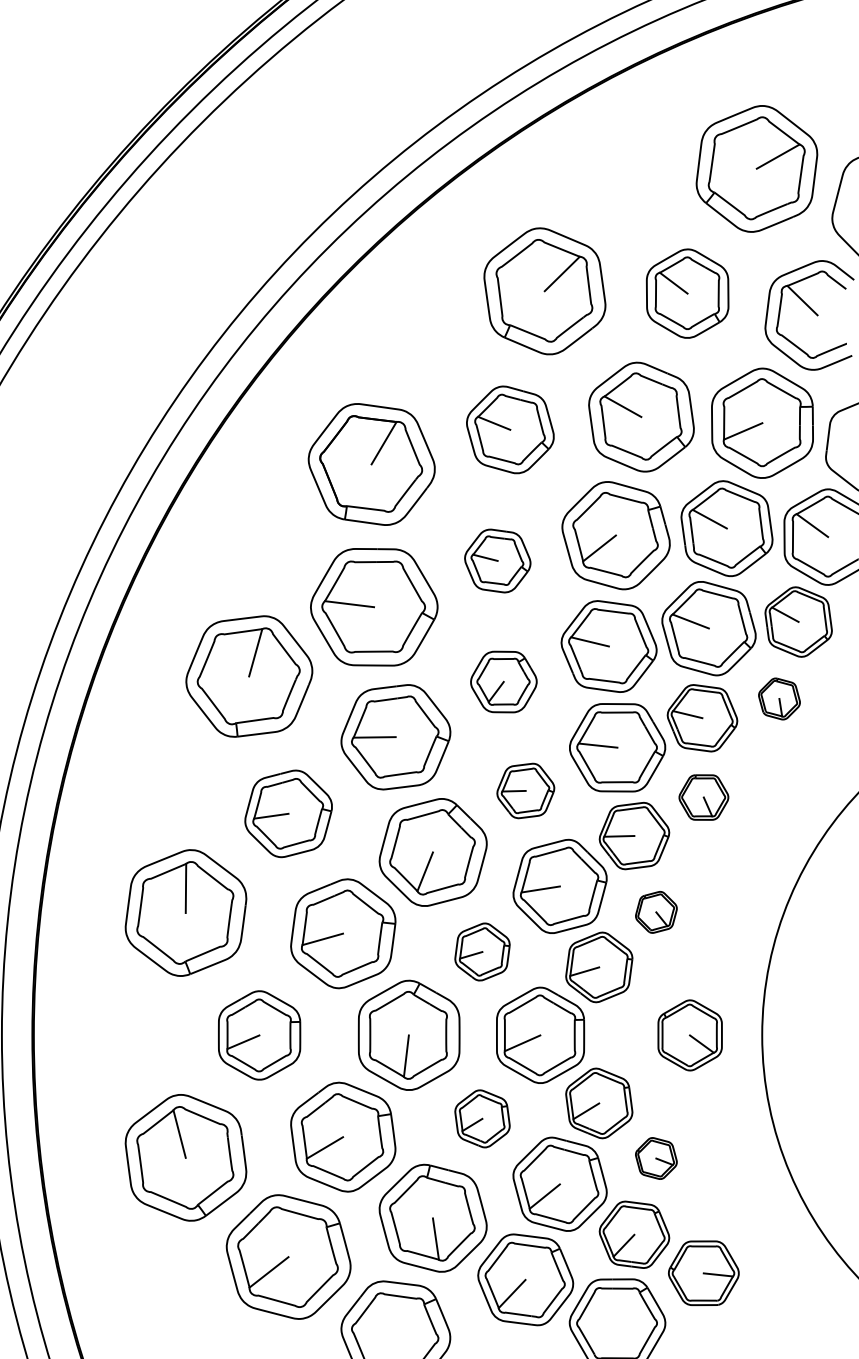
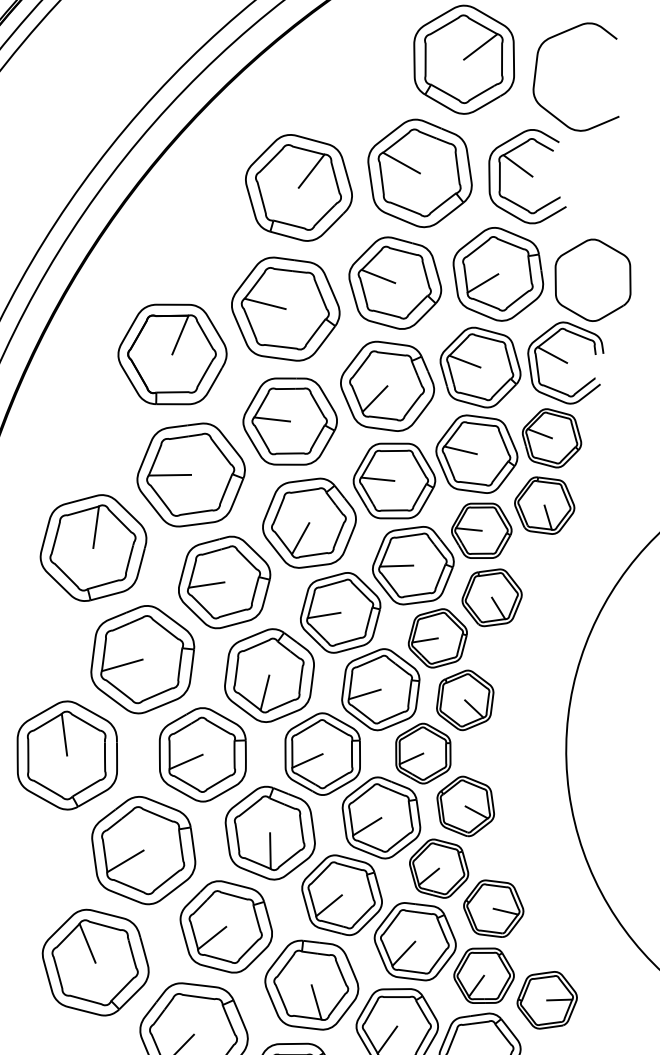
part: (687, 293) -> (419, 173), size x1.43
part: (510, 429) -> (285, 308), size x1.43
part: (497, 560) -> (290, 421), size x1.67
part: (503, 681) -> (309, 522), size x1.67
part: (779, 698) -> (544, 505), size x1.67
part: (525, 790) -> (340, 612), size x1.67
part: (703, 797) -> (491, 597), size x1.43
part: (288, 813) -> (142, 659), size x1.43
part: (656, 912) -> (465, 700), size x1.67
part: (482, 951) -> (322, 753), size x1.67
part: (259, 1035) -> (143, 850), size x1.43
part: (689, 1035) -> (465, 806), moved
part: (482, 1118) -> (342, 895), size x1.67
part: (656, 1158) -> (493, 908), size x1.67

